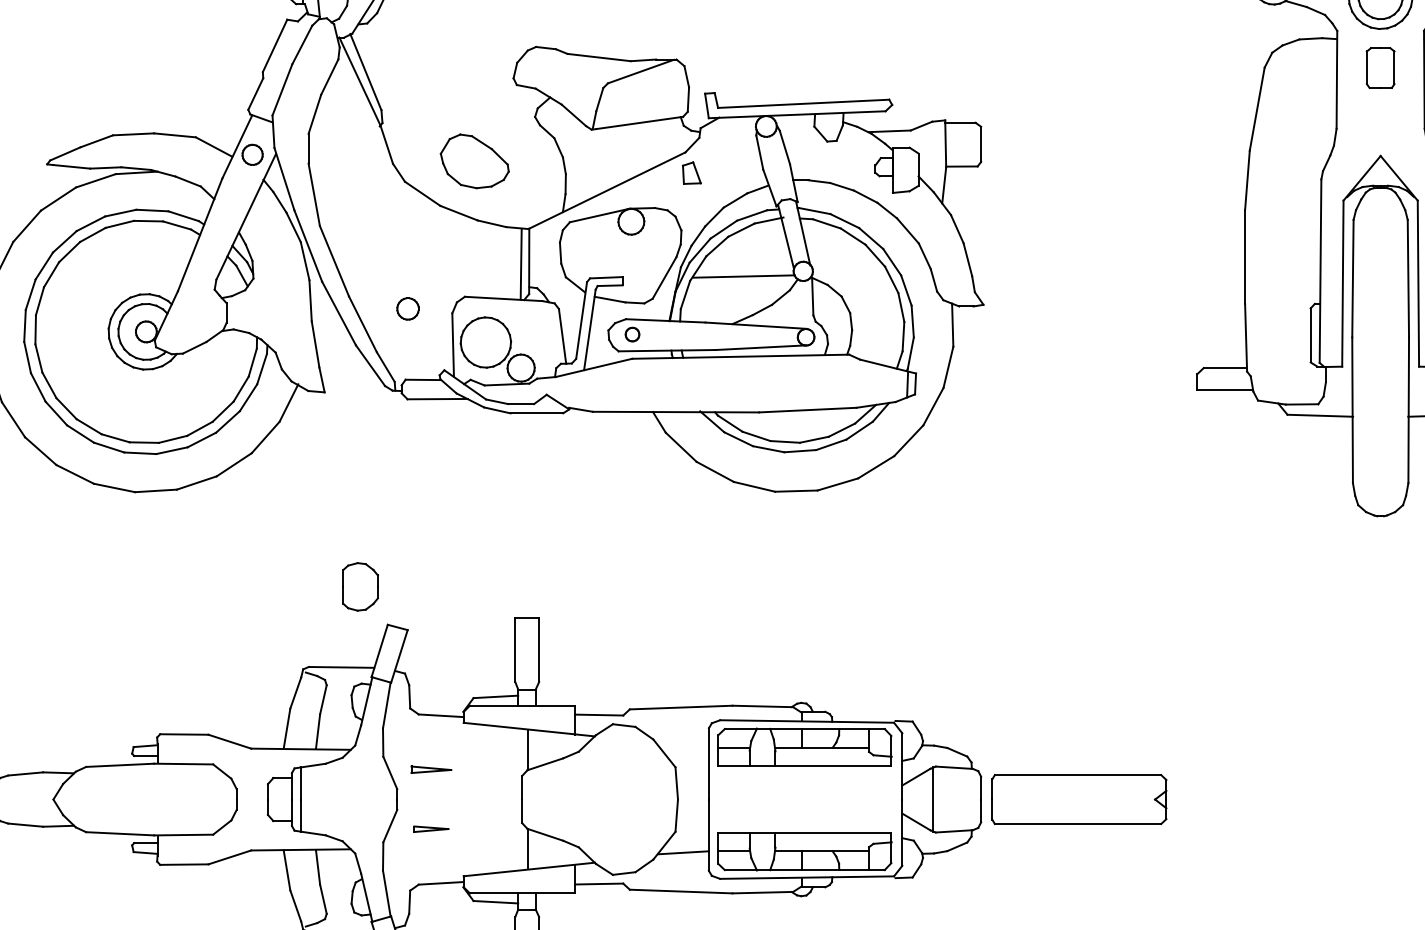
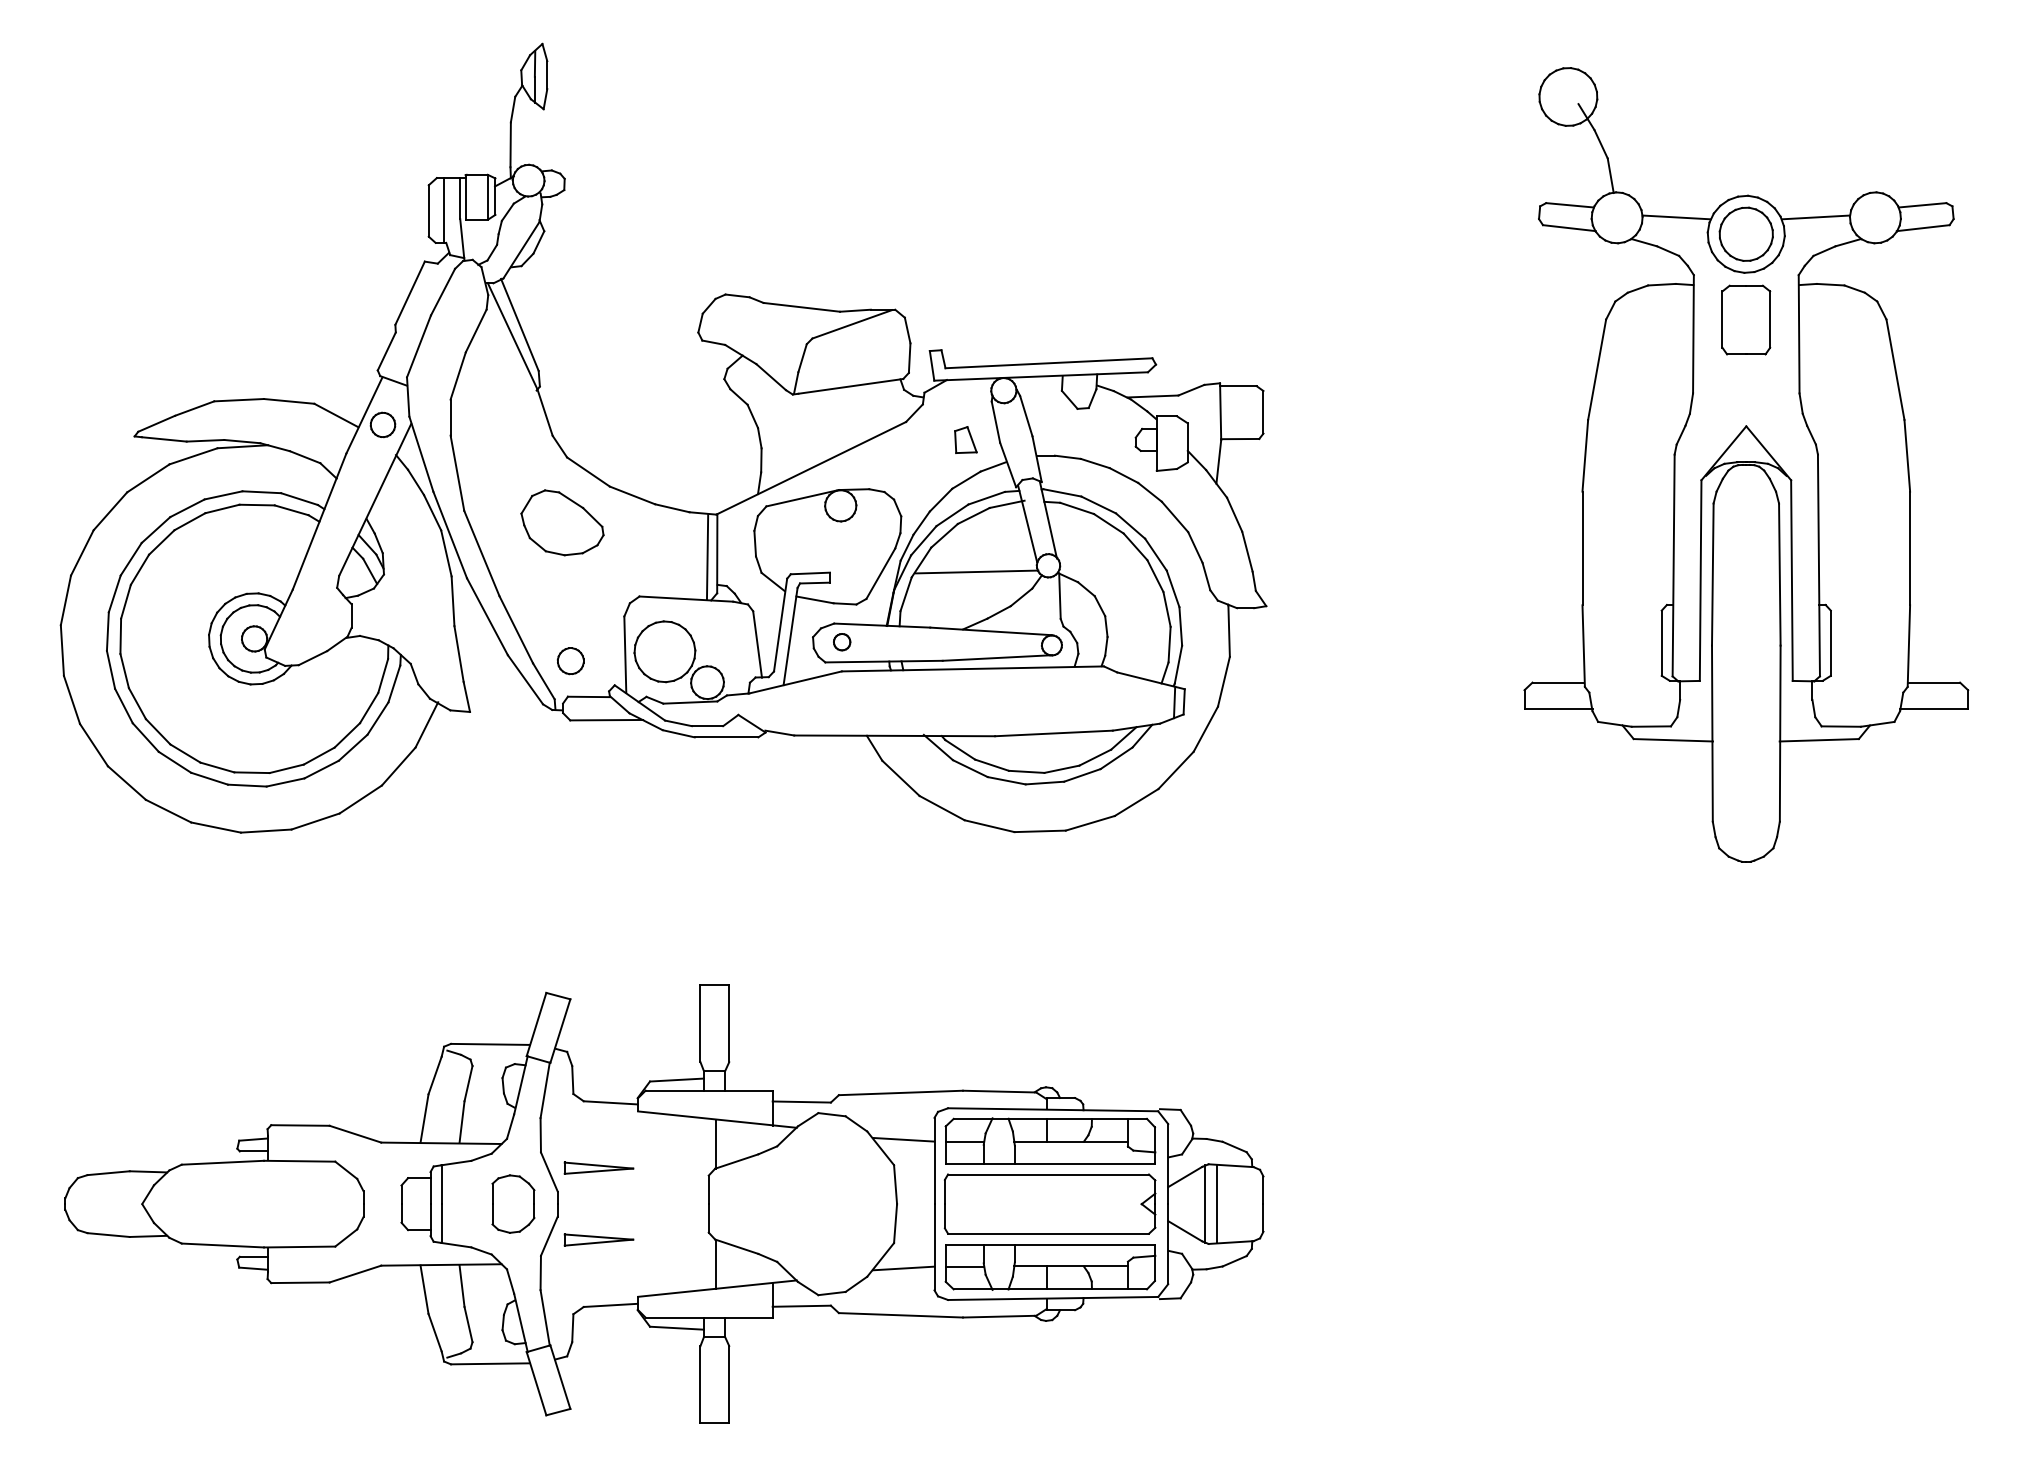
part: (1380, 67) -> (1746, 319), size x1.43
part: (474, 161) -> (562, 522), moved
part: (691, 172) -> (965, 439), moved
part: (407, 309) -> (570, 661), moved
part: (360, 586) -> (513, 1203), moved
line: (683, 746) -> (903, 1139), added
part: (430, 769) -> (598, 1167), size x1.43
line: (943, 799) -> (1217, 1203), added
part: (1078, 799) -> (1049, 1203), moved
part: (430, 828) -> (598, 1239), size x1.67

